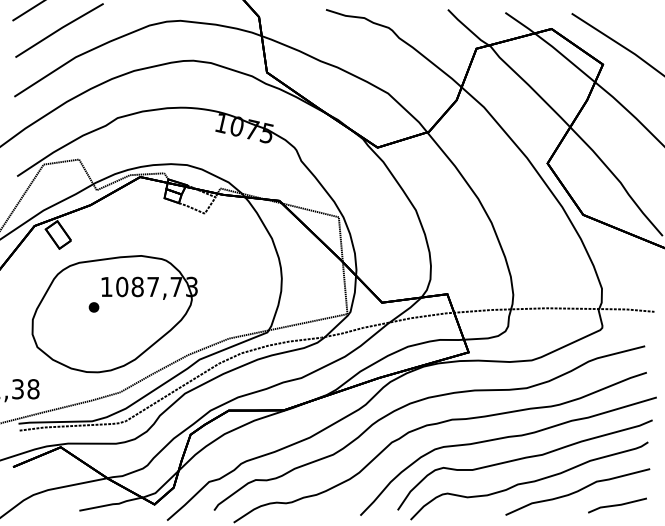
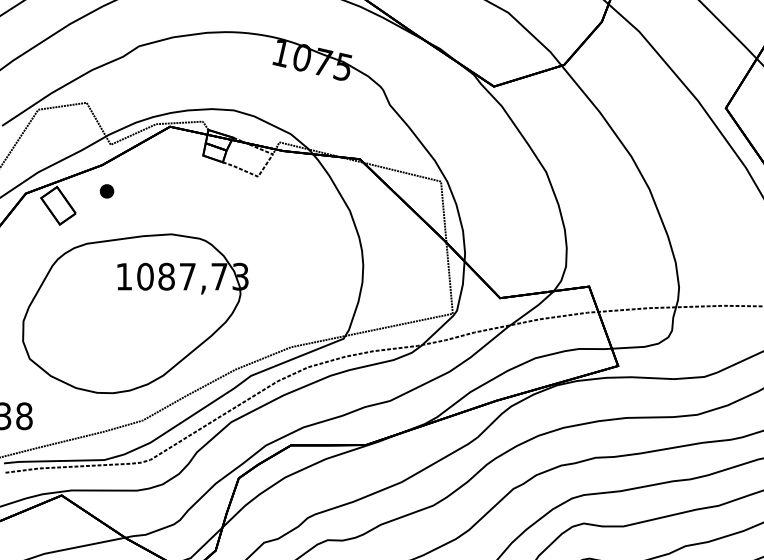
part: (93, 307) -> (106, 191), moved

